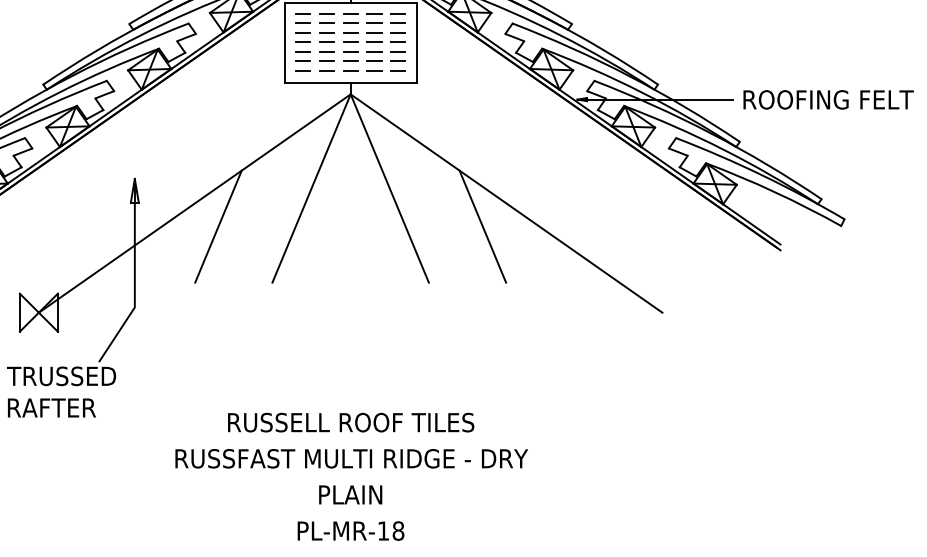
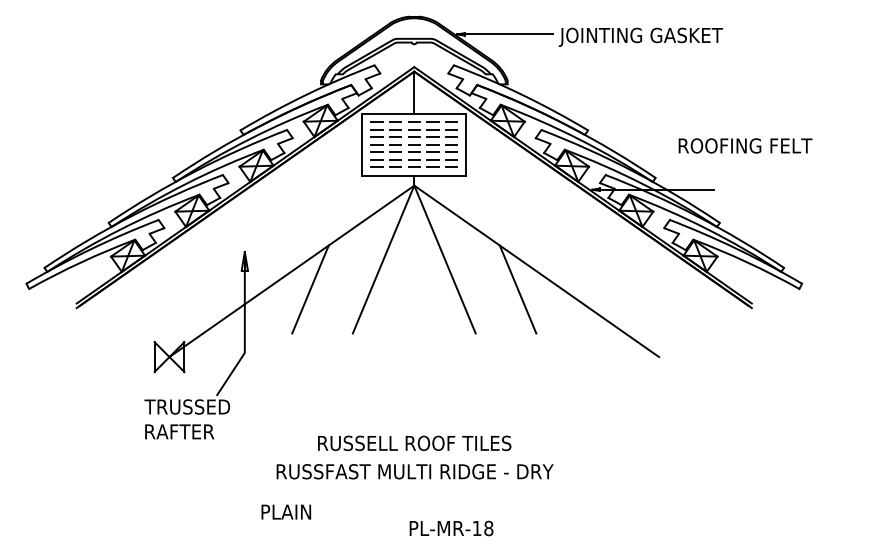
text: (828, 99) -> (745, 145), moved
text: (350, 494) -> (286, 511), moved
text: (350, 531) -> (451, 528), moved

